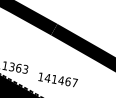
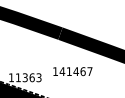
text: (57, 79) -> (72, 71), moved

